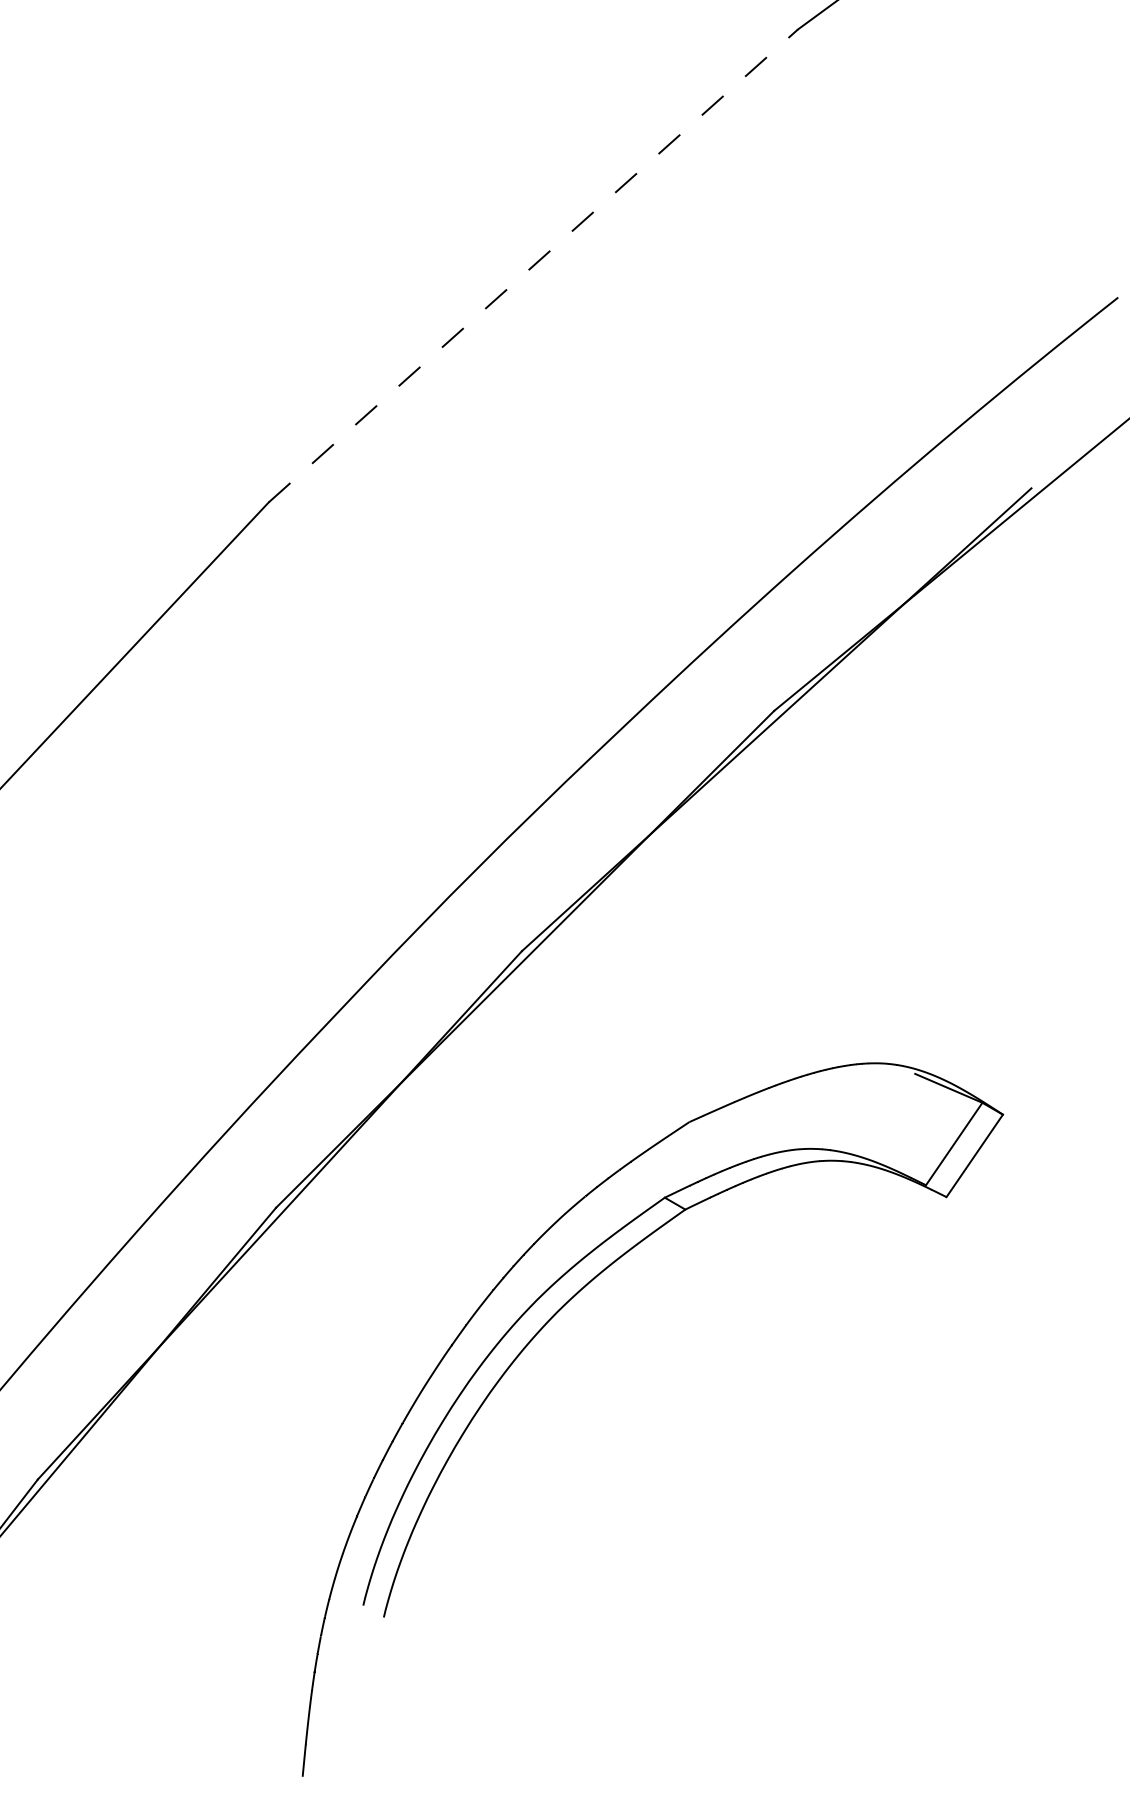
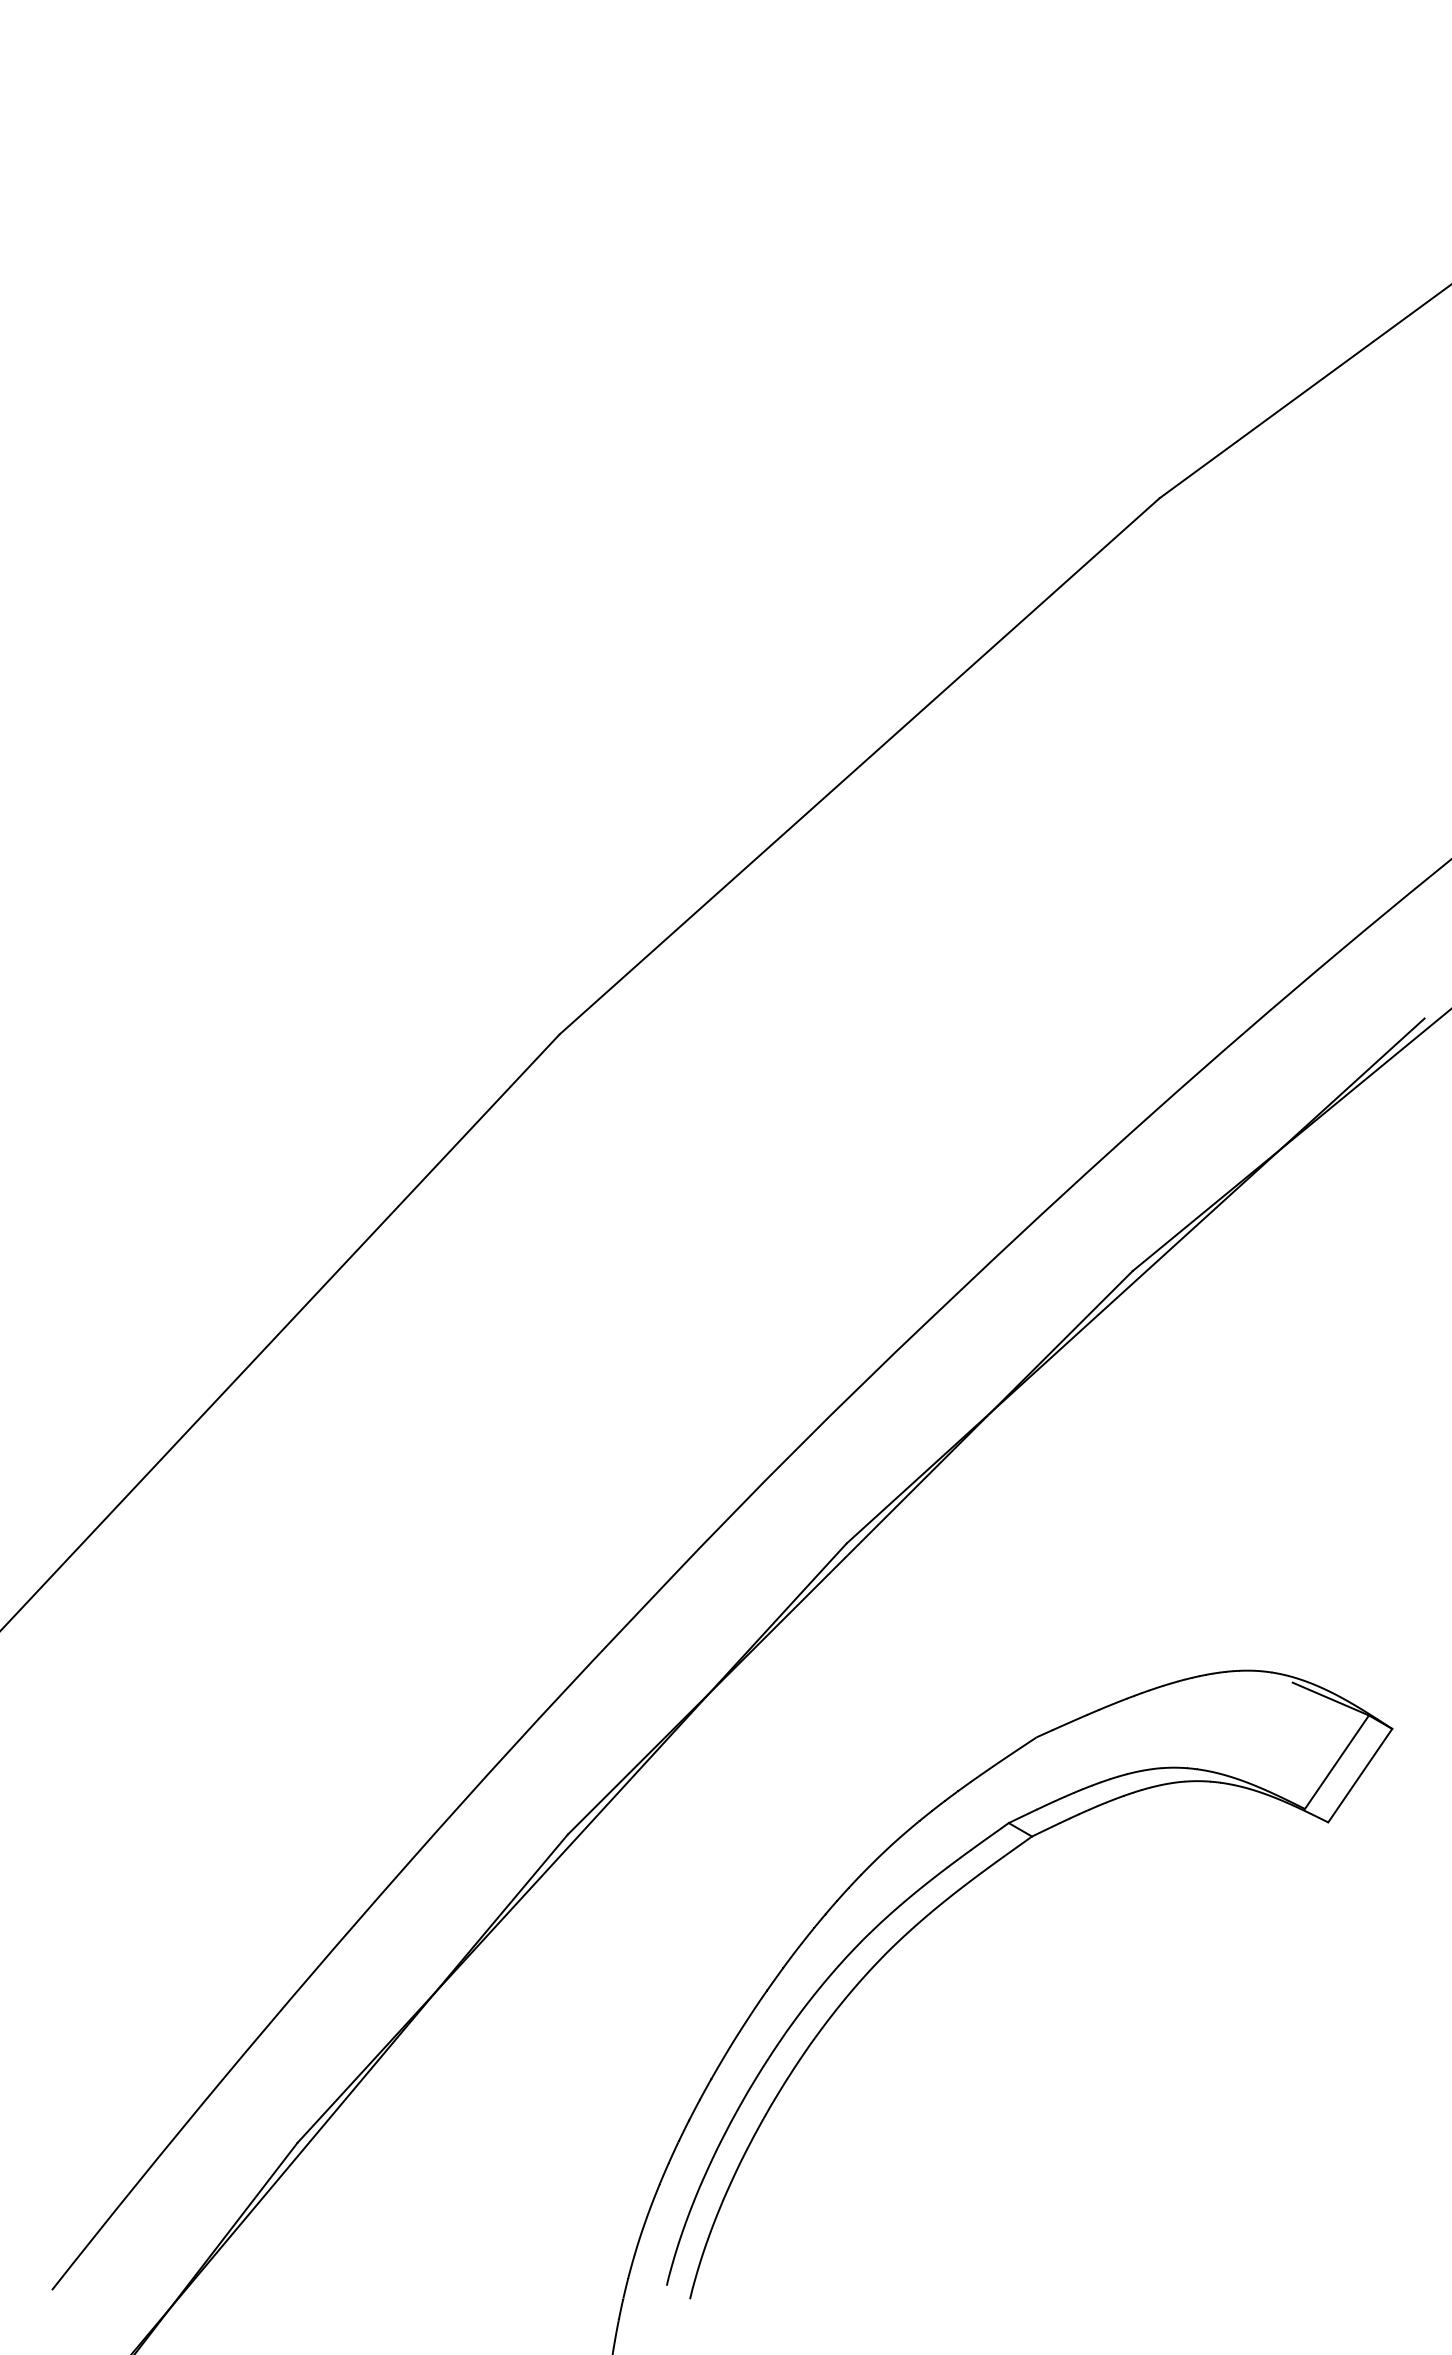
line: (534, 265) -> (860, 765), dashed -> solid

